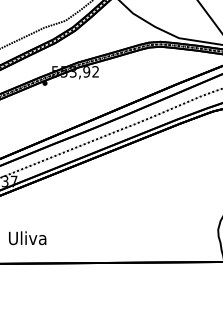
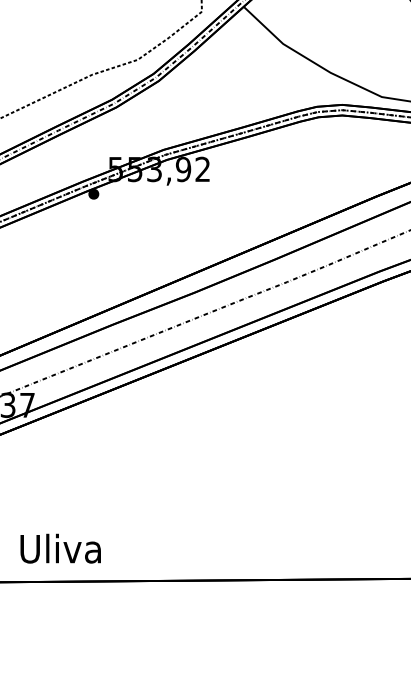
text: (27, 238) -> (60, 549), moved

